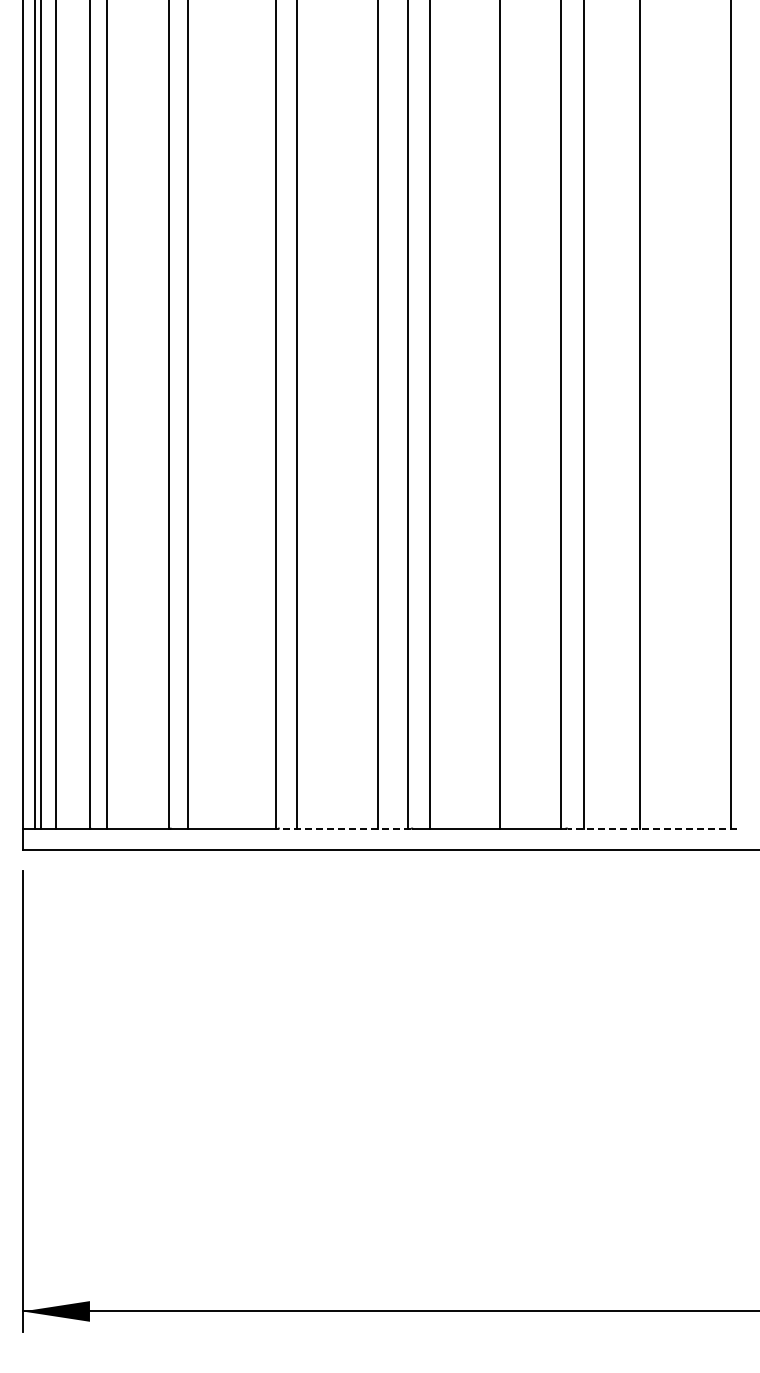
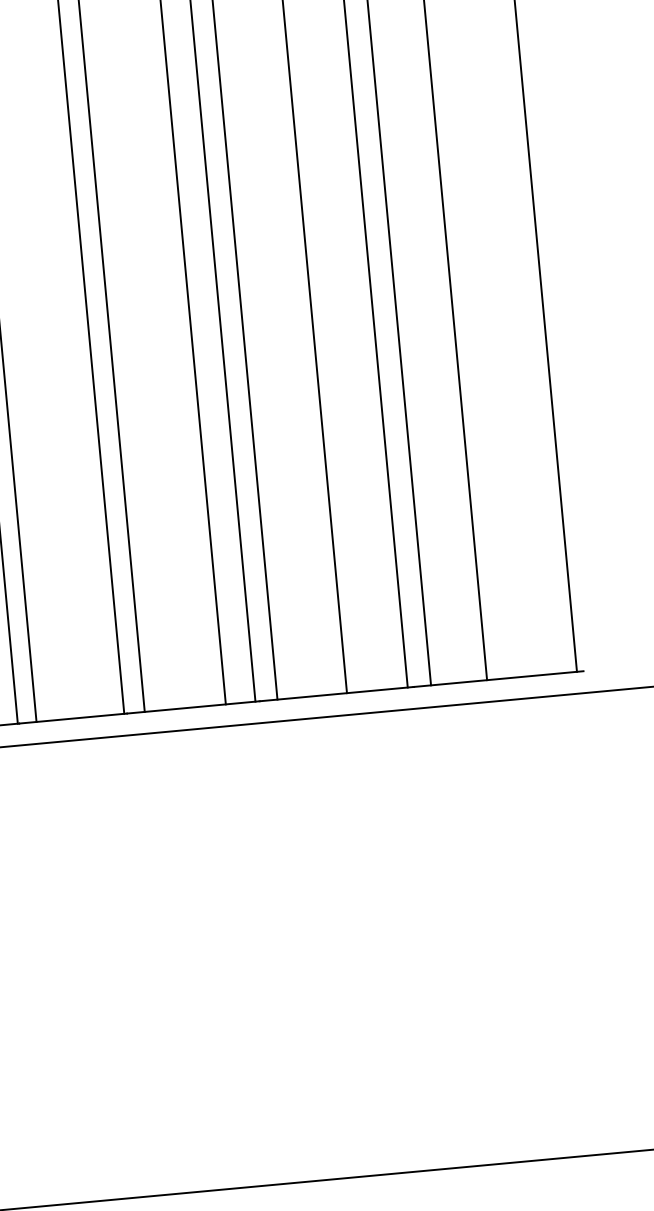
line: (345, 828) -> (193, 707), dashed -> solid
line: (652, 828) -> (499, 678), dashed -> solid

